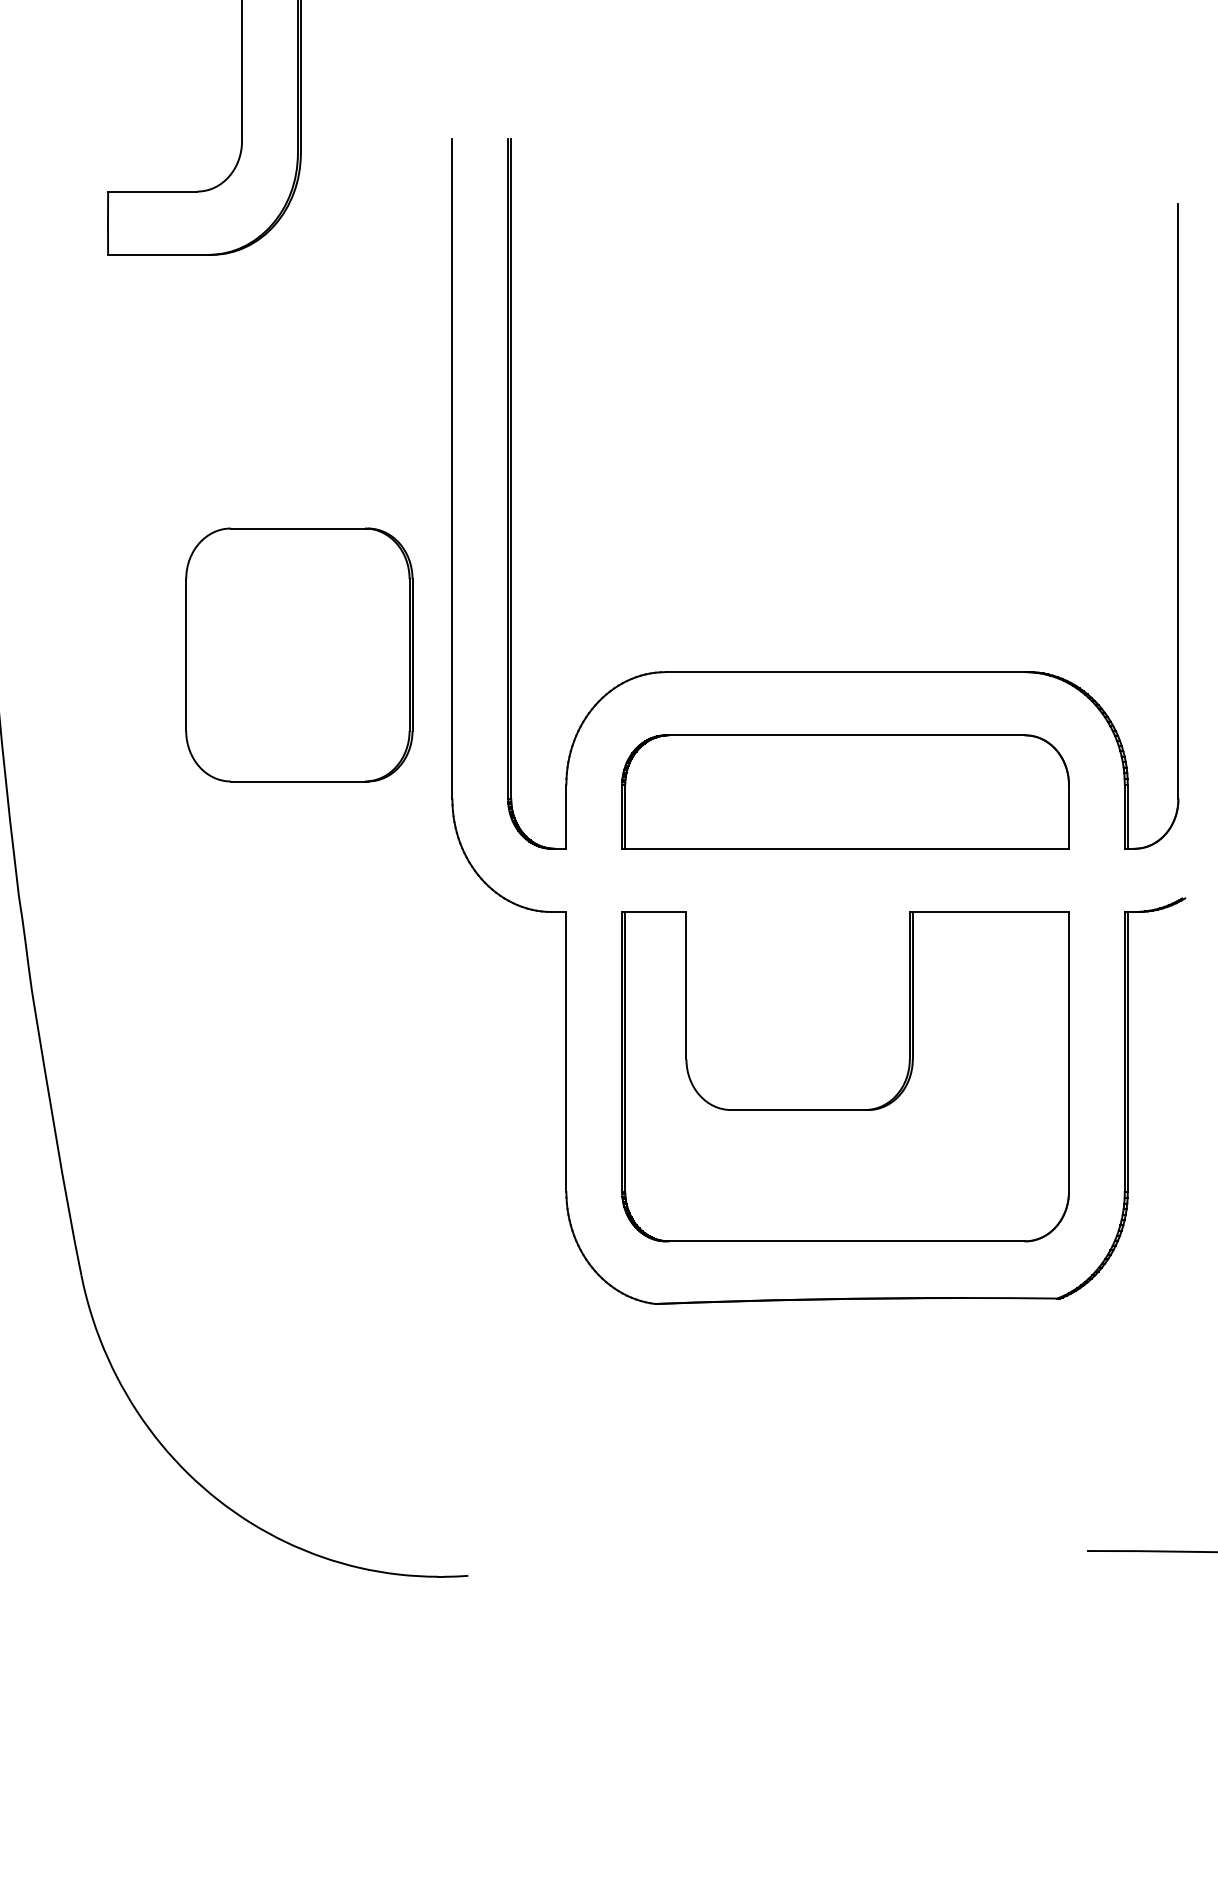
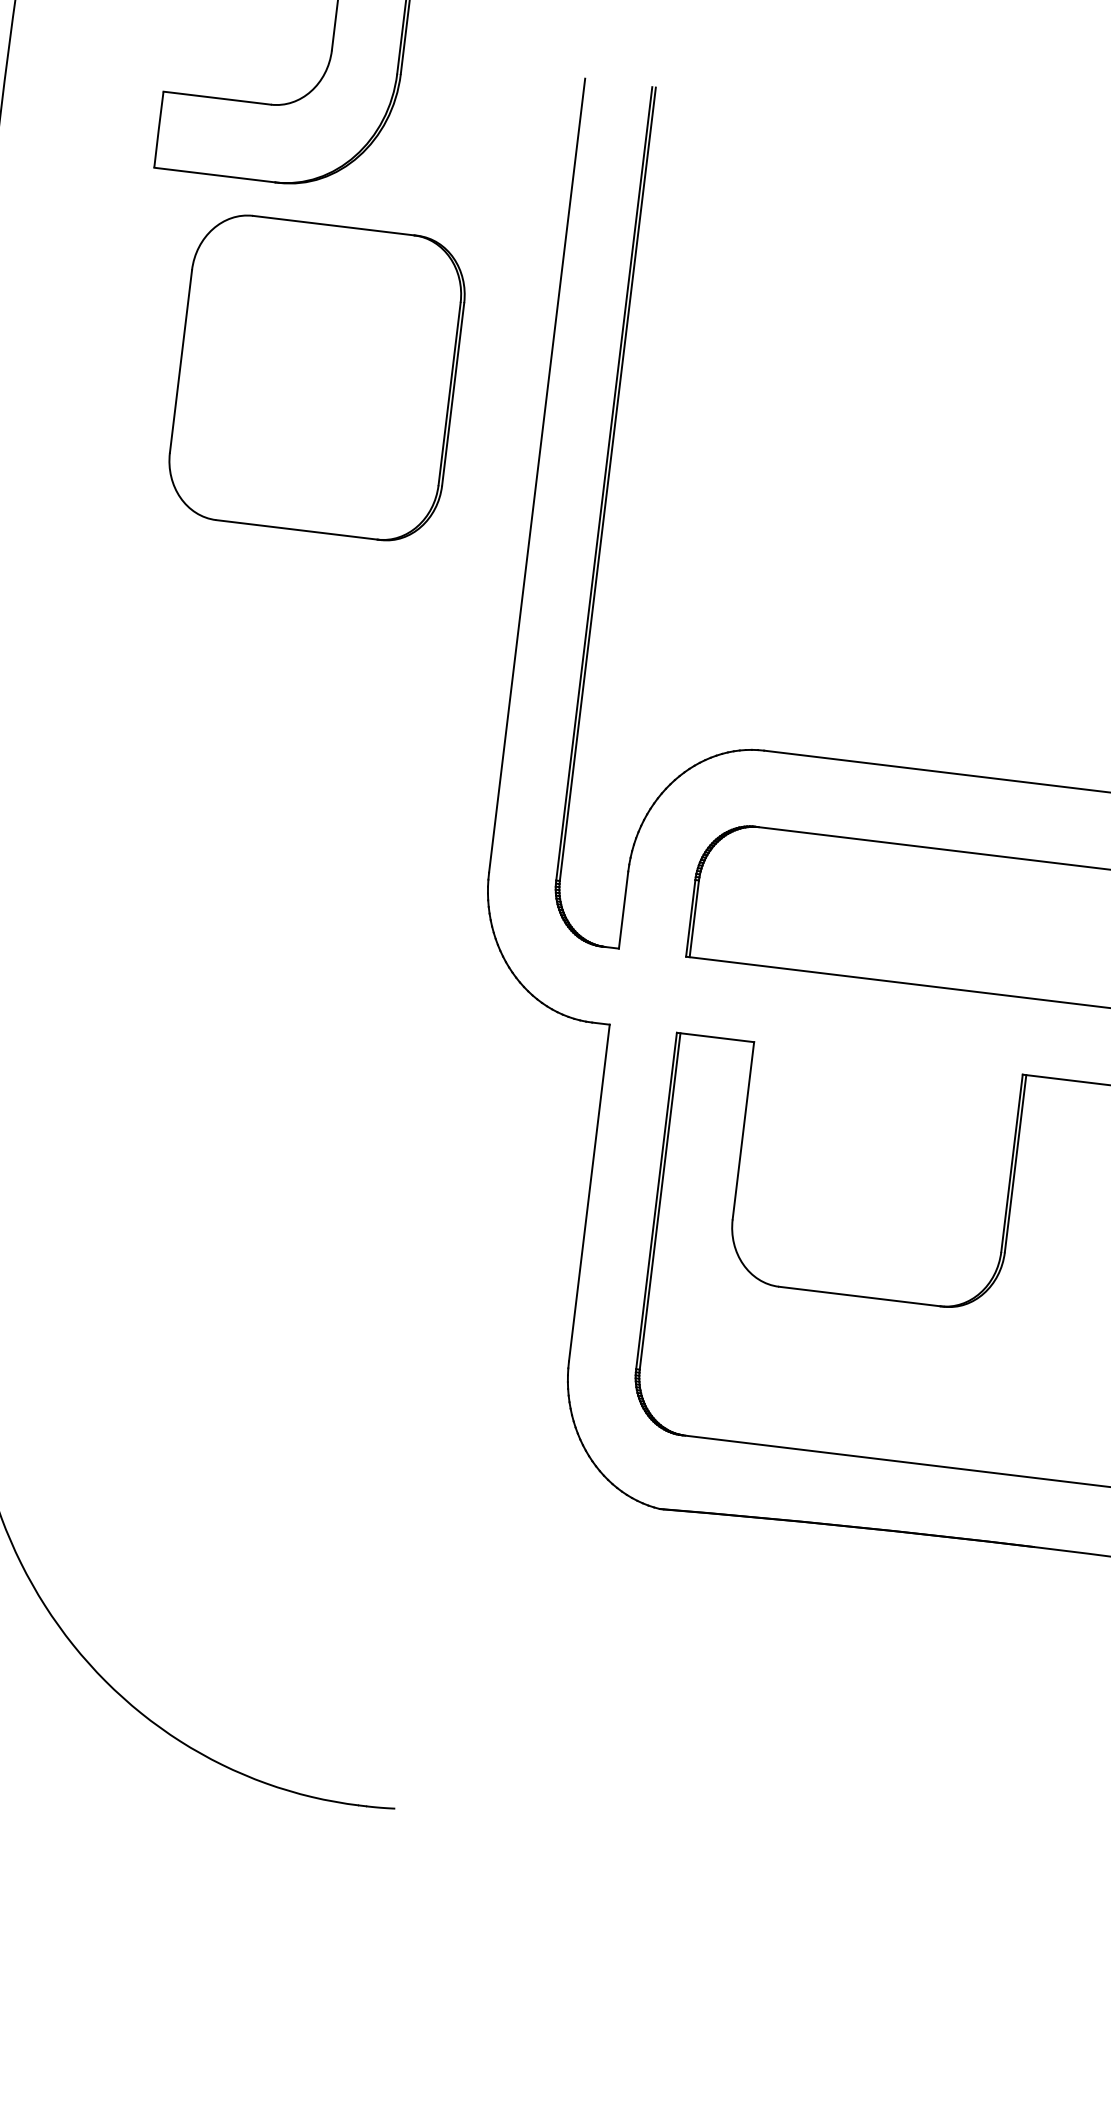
part: (299, 654) -> (317, 377), moved

